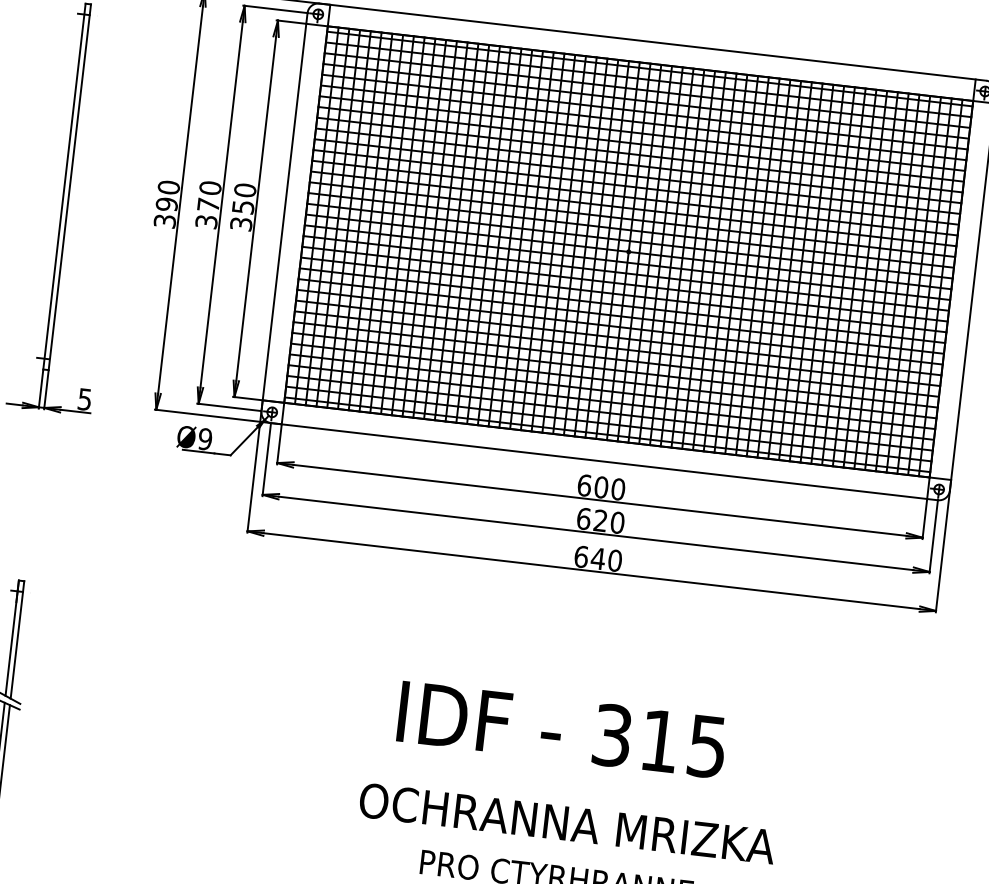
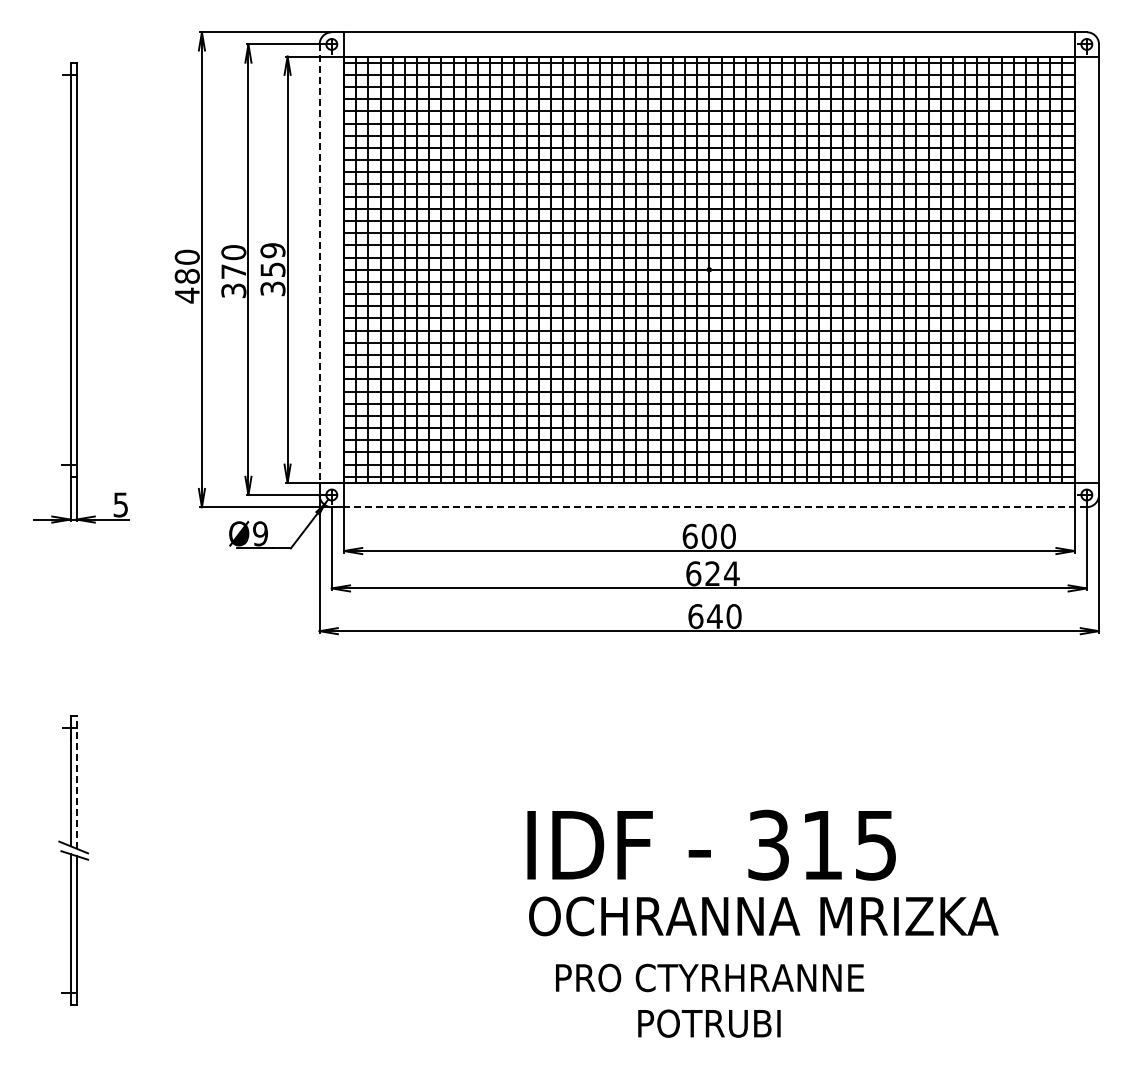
text: (244, 190) -> (272, 250), 350 -> 359
line: (284, 212) -> (319, 270), solid -> dashed
text: (165, 213) -> (186, 286), 390 -> 480
line: (604, 461) -> (709, 507), solid -> dashed
text: (617, 522) -> (731, 573), 620 -> 624
line: (17, 639) -> (76, 781), solid -> dashed
text: (562, 729) -> (711, 844), moved
text: (567, 823) -> (763, 916), moved

